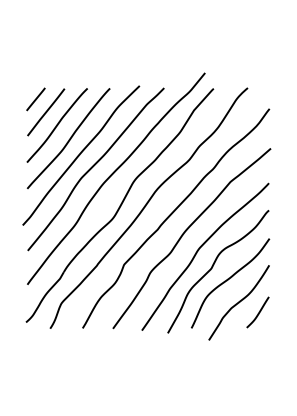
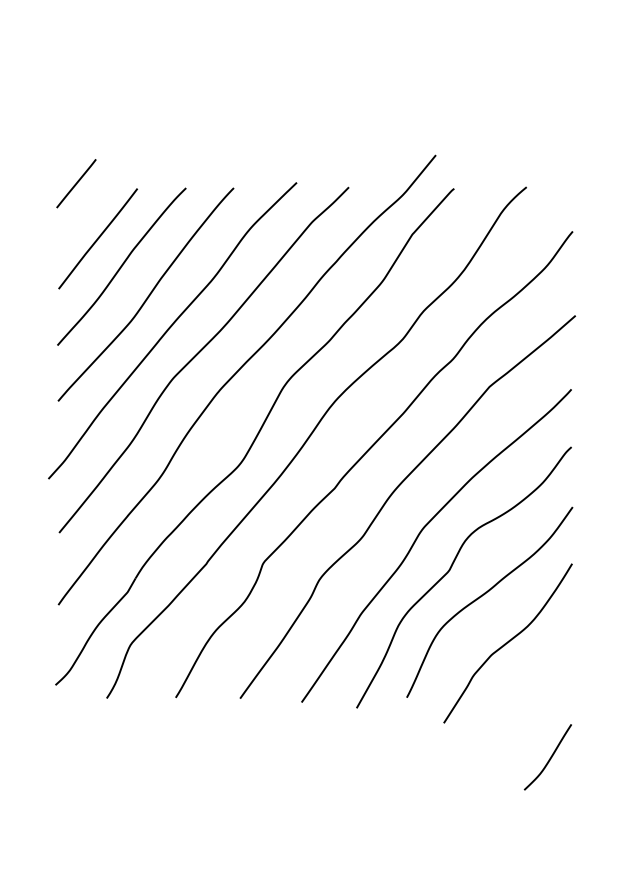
line: (35, 99) -> (75, 183), moved
curve: (258, 312) -> (549, 757), moved

